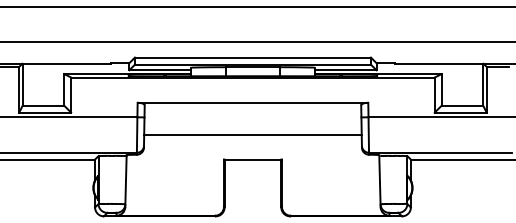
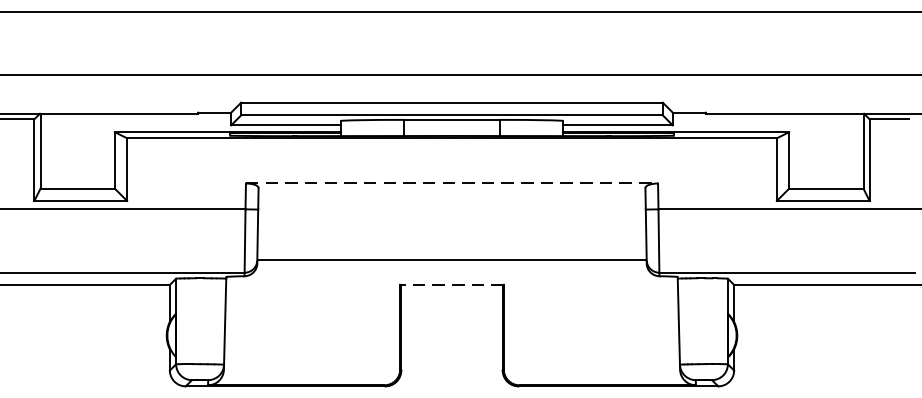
line: (253, 102) -> (452, 182), solid -> dashed
line: (252, 134) -> (451, 259), moved
line: (252, 159) -> (451, 284), solid -> dashed

